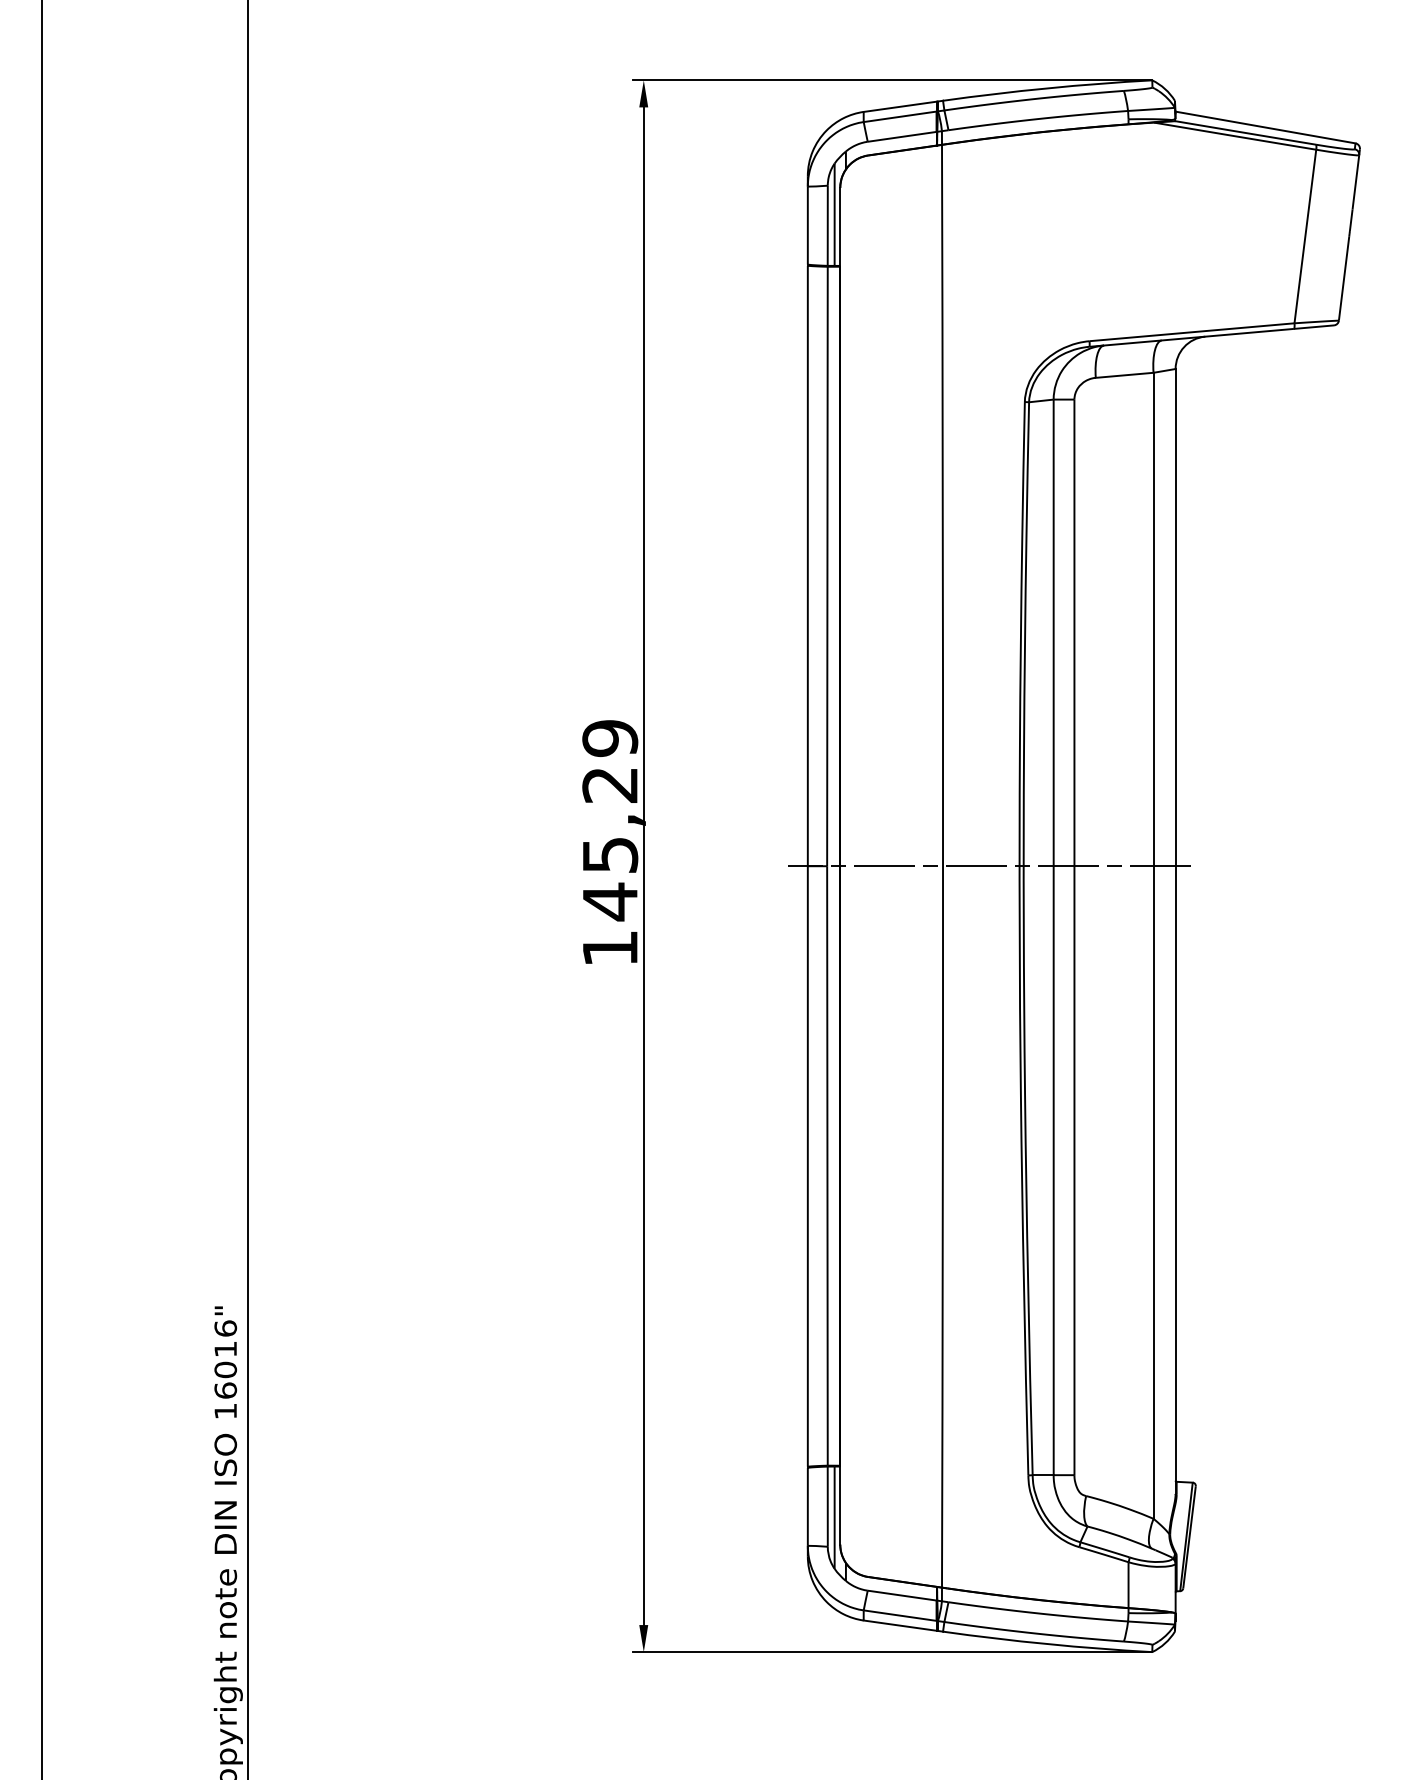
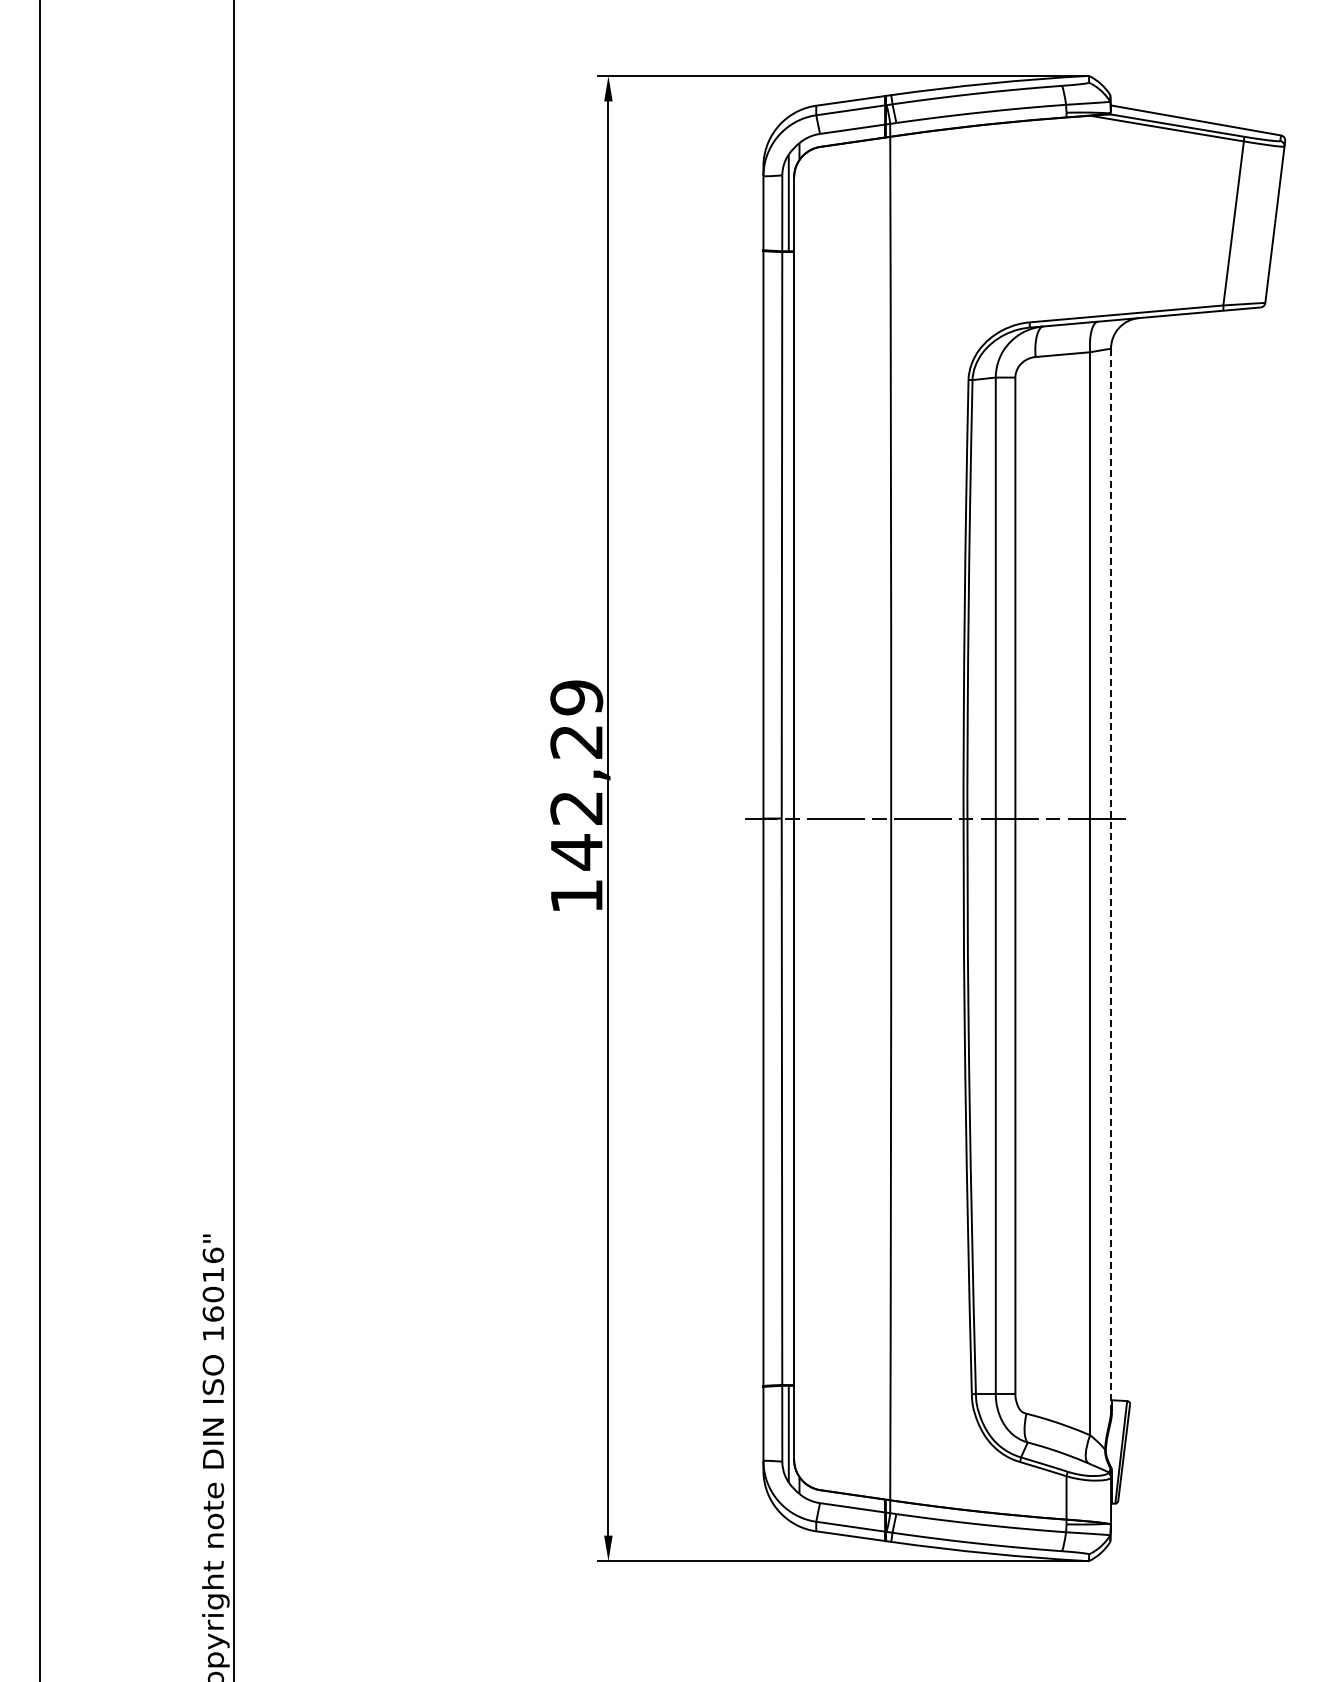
text: (609, 855) -> (576, 808), 145,29 -> 142,29
line: (1176, 931) -> (1111, 880), solid -> dashed

